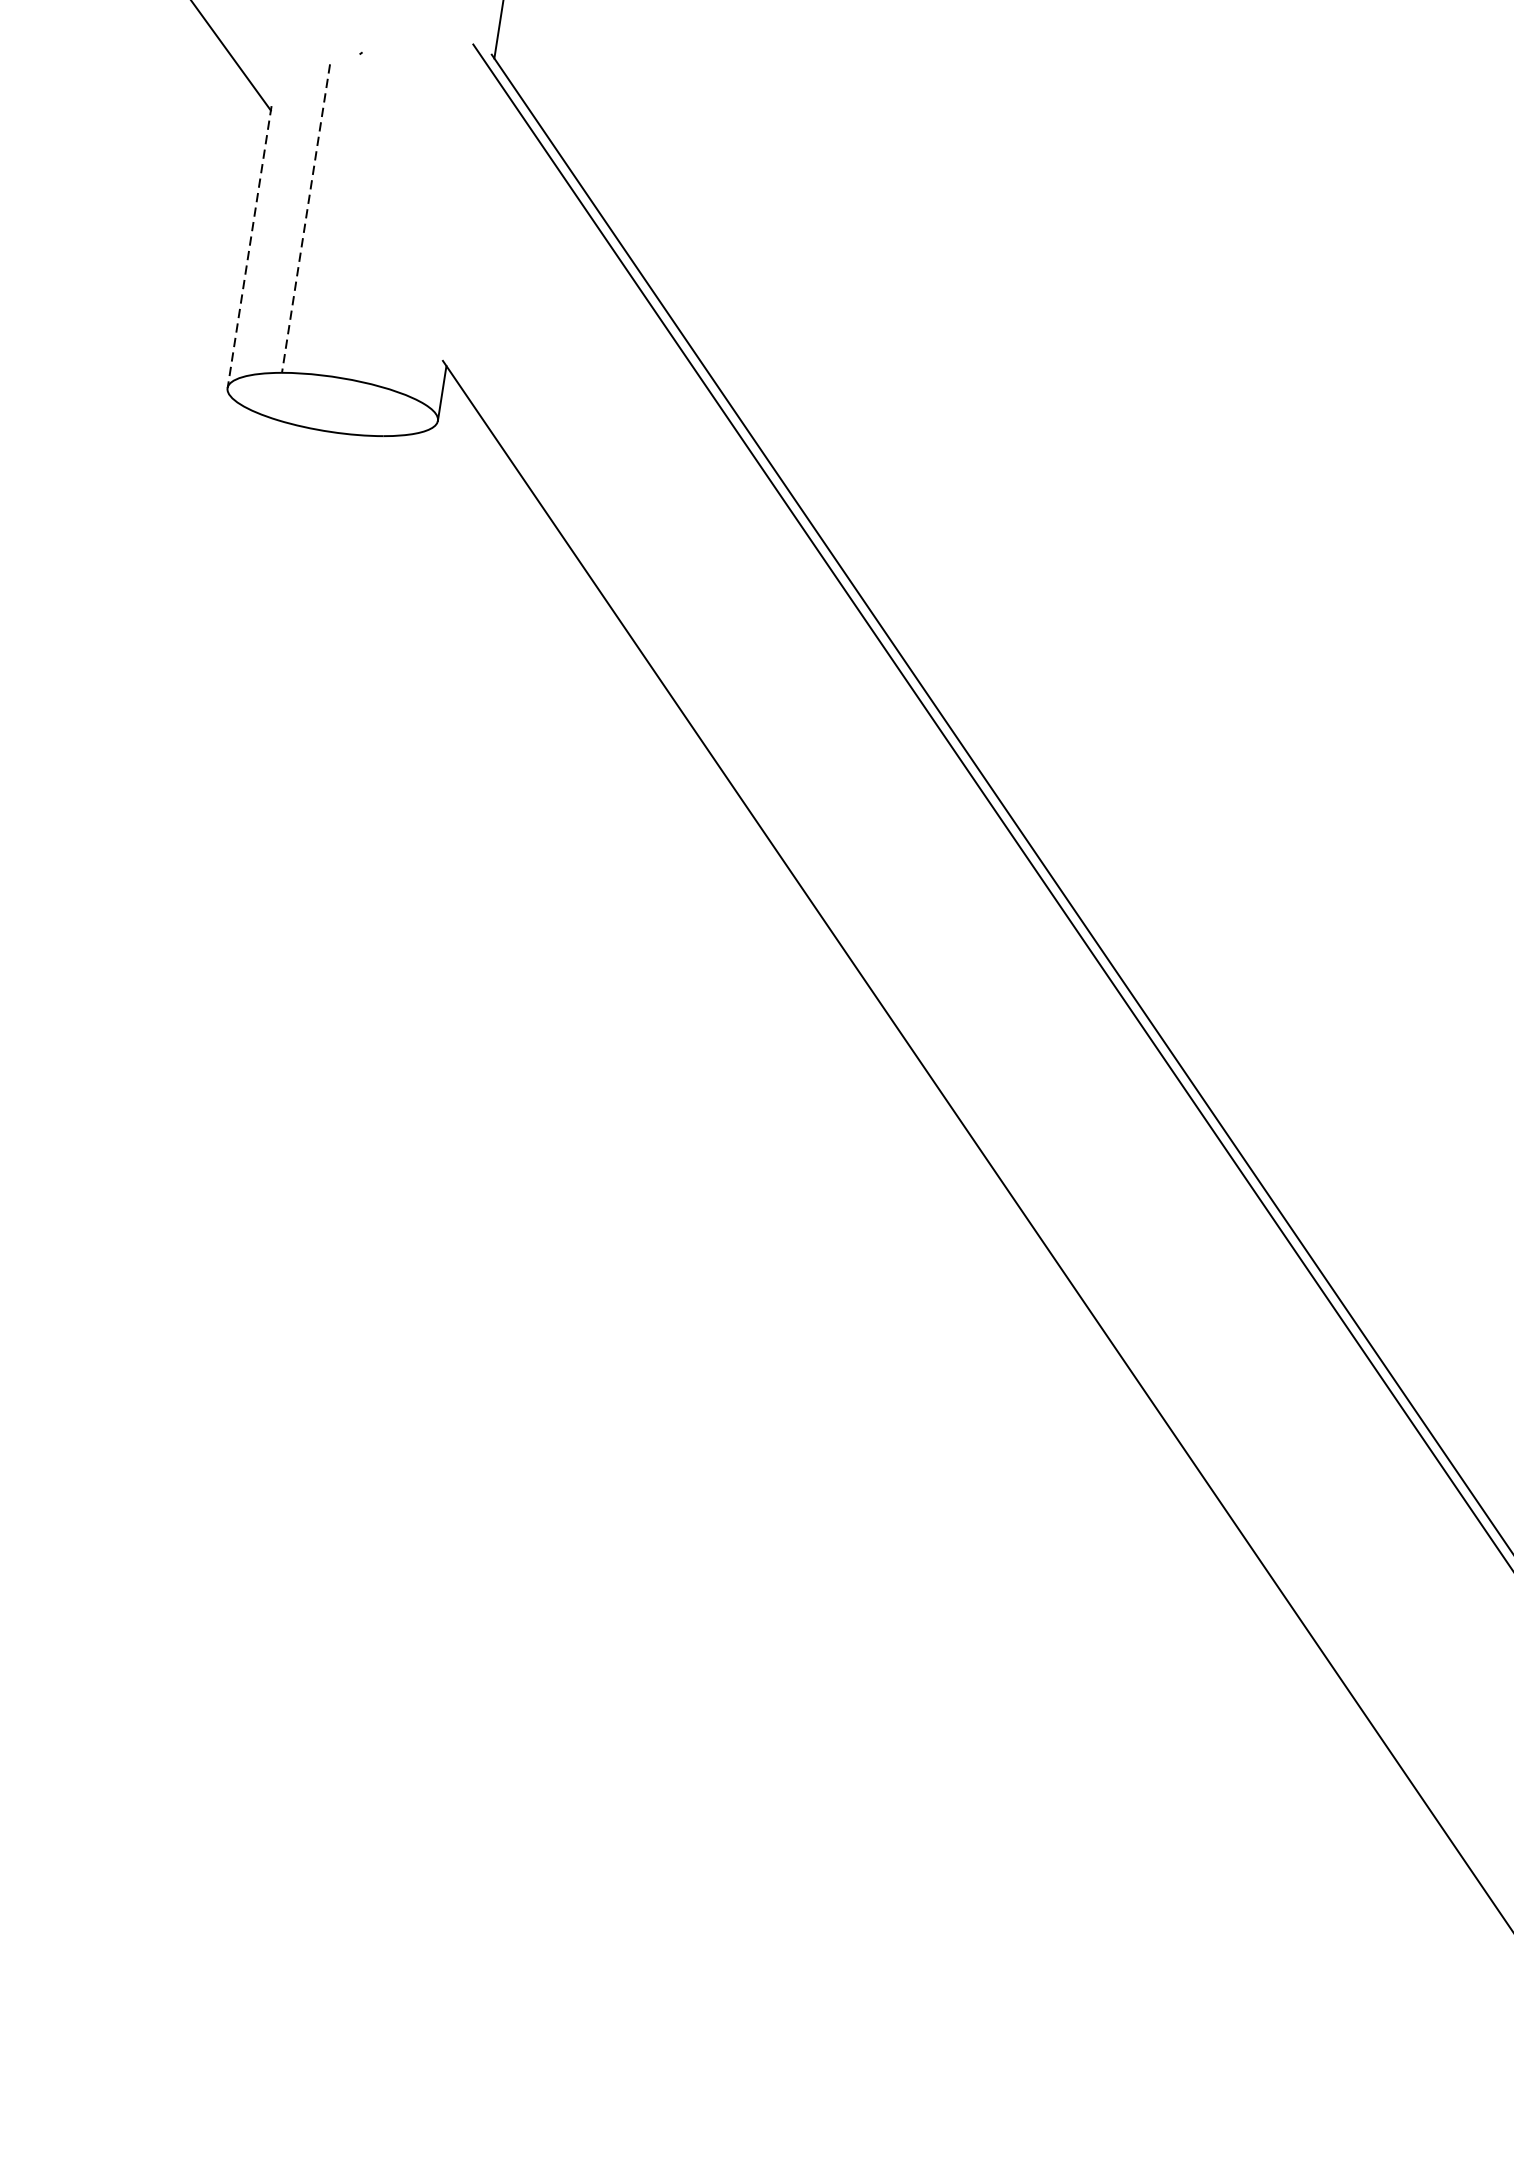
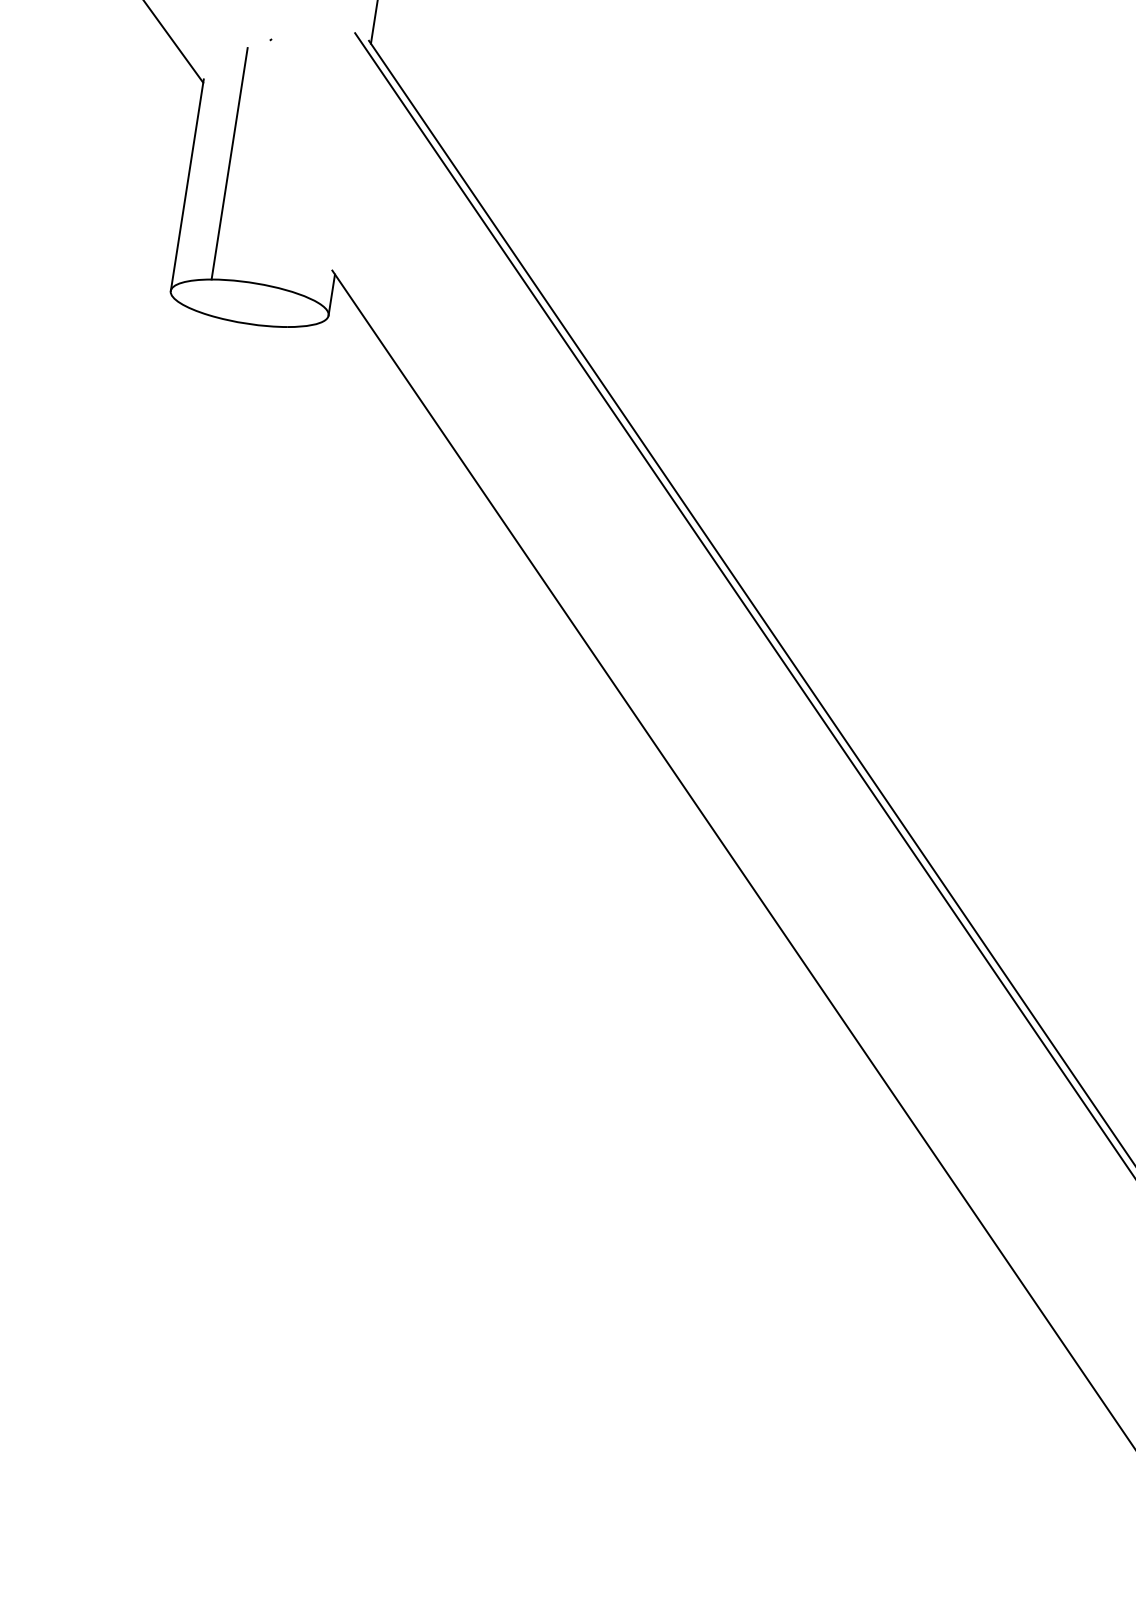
line: (305, 219) -> (229, 164), dashed -> solid
line: (249, 247) -> (187, 185), dashed -> solid

